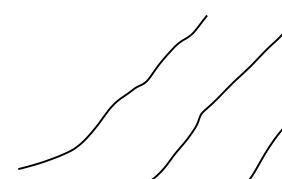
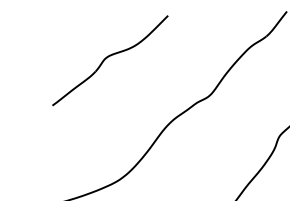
part: (67, 54) -> (110, 60), added

